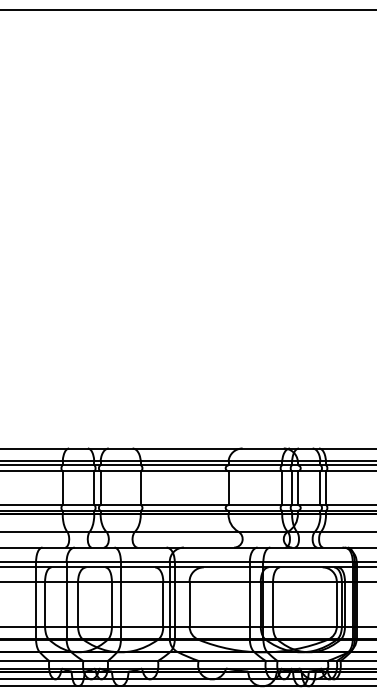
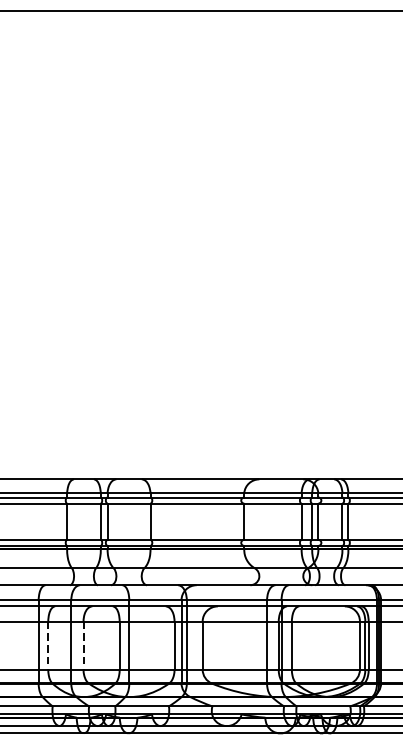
line: (45, 604) -> (48, 646), solid -> dashed
line: (78, 604) -> (83, 646), solid -> dashed

